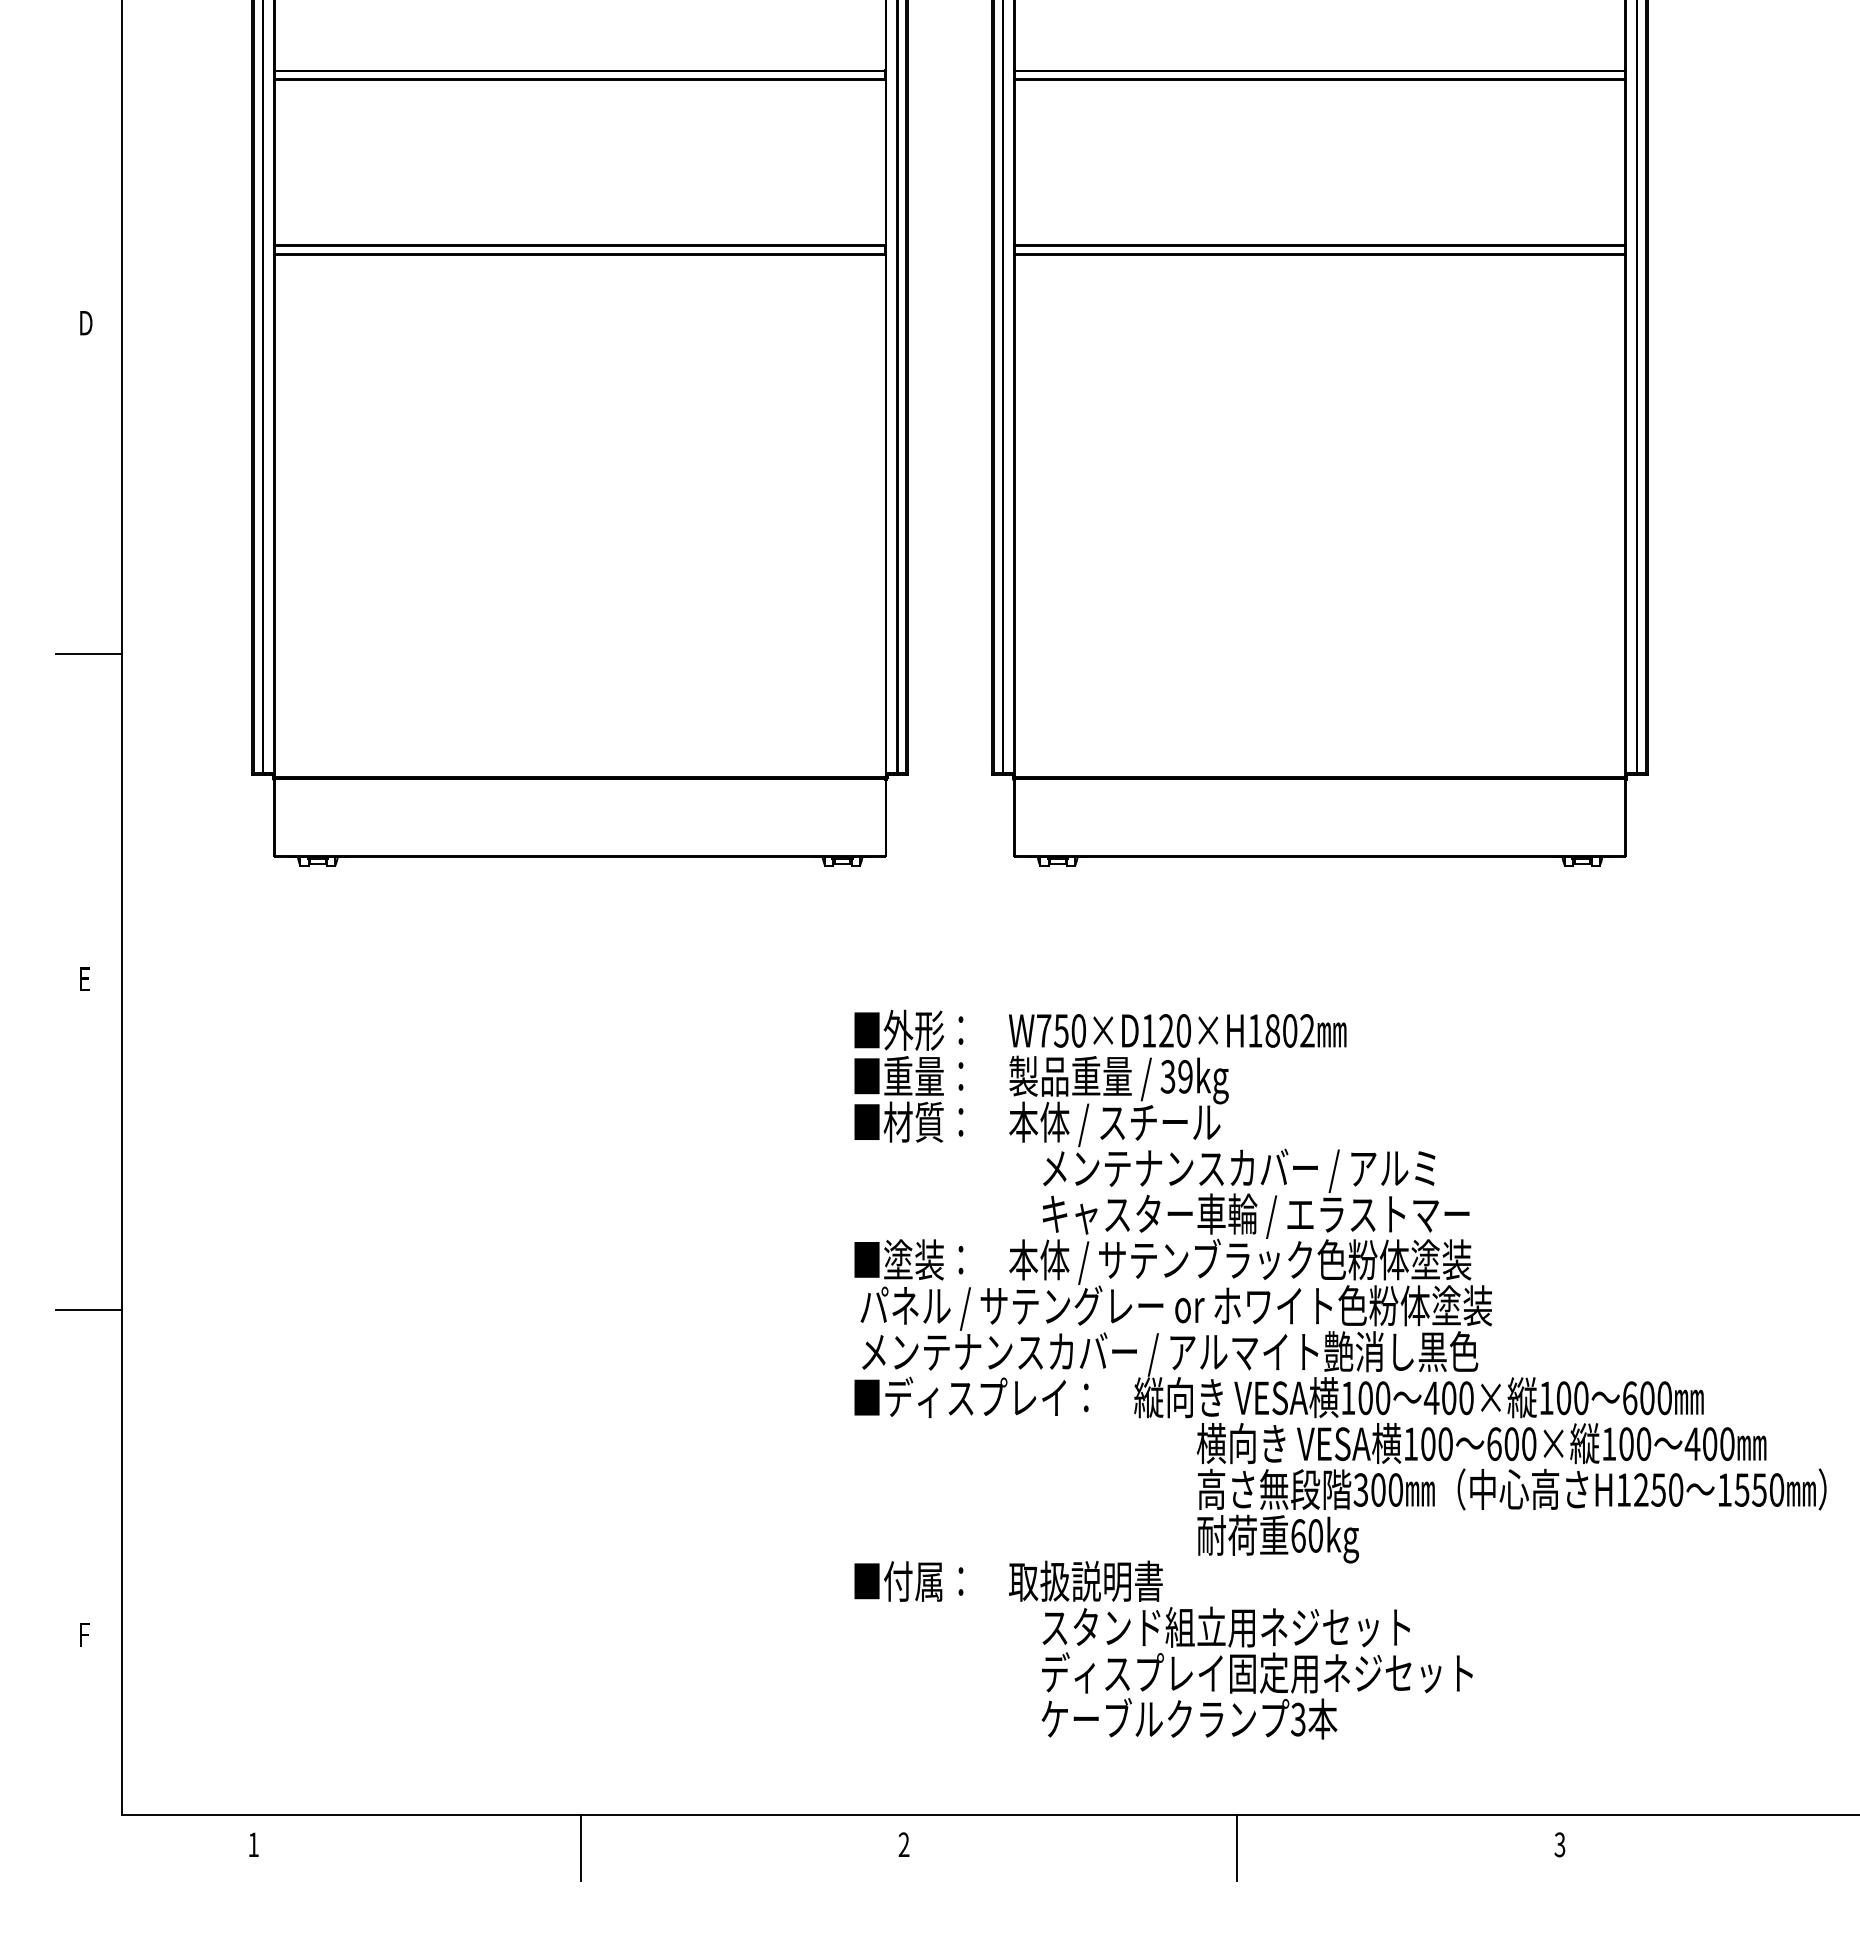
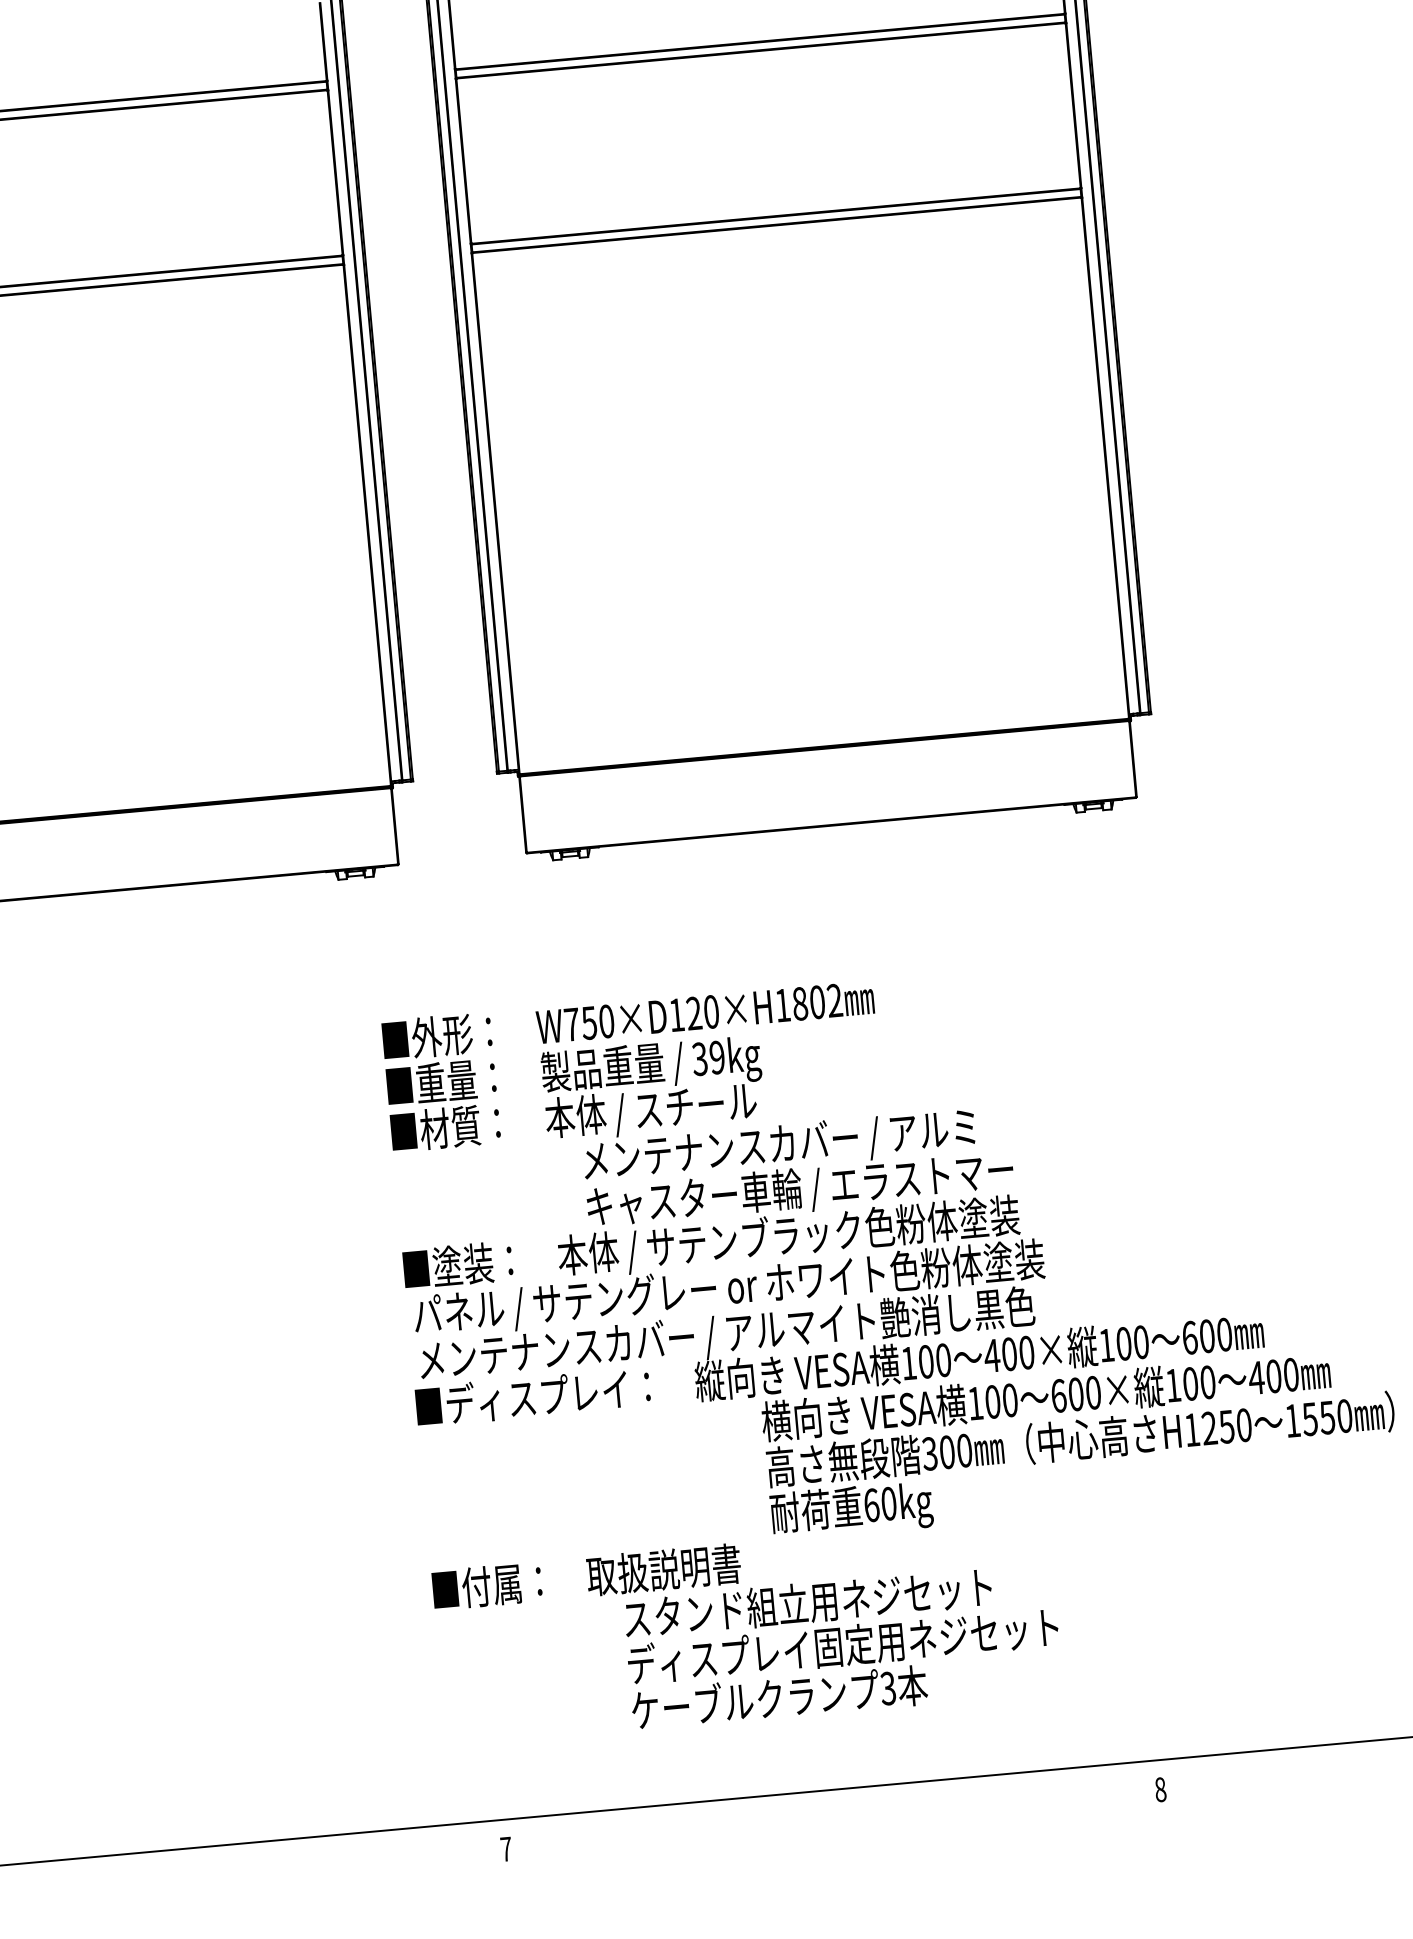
text: (903, 1844) -> (505, 1849), 2 -> 7
text: (1559, 1844) -> (1160, 1789), 3 -> 8
line: (580, 1847) -> (183, 1881), removed
line: (1236, 1847) -> (838, 1821), removed

